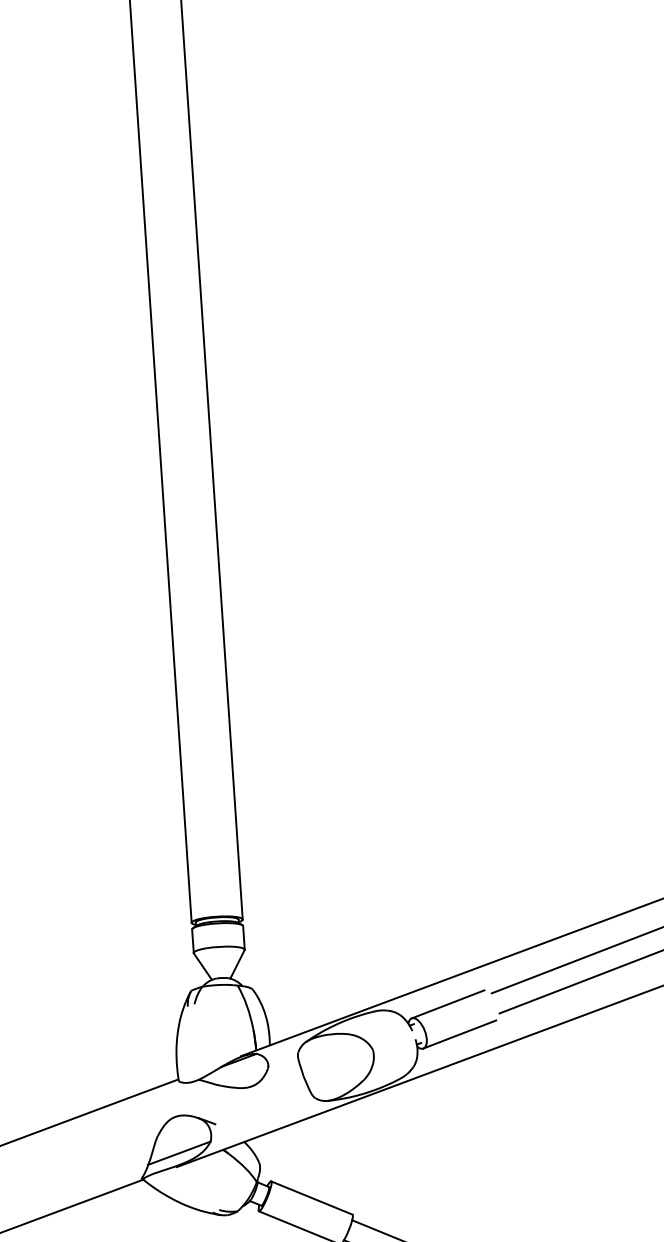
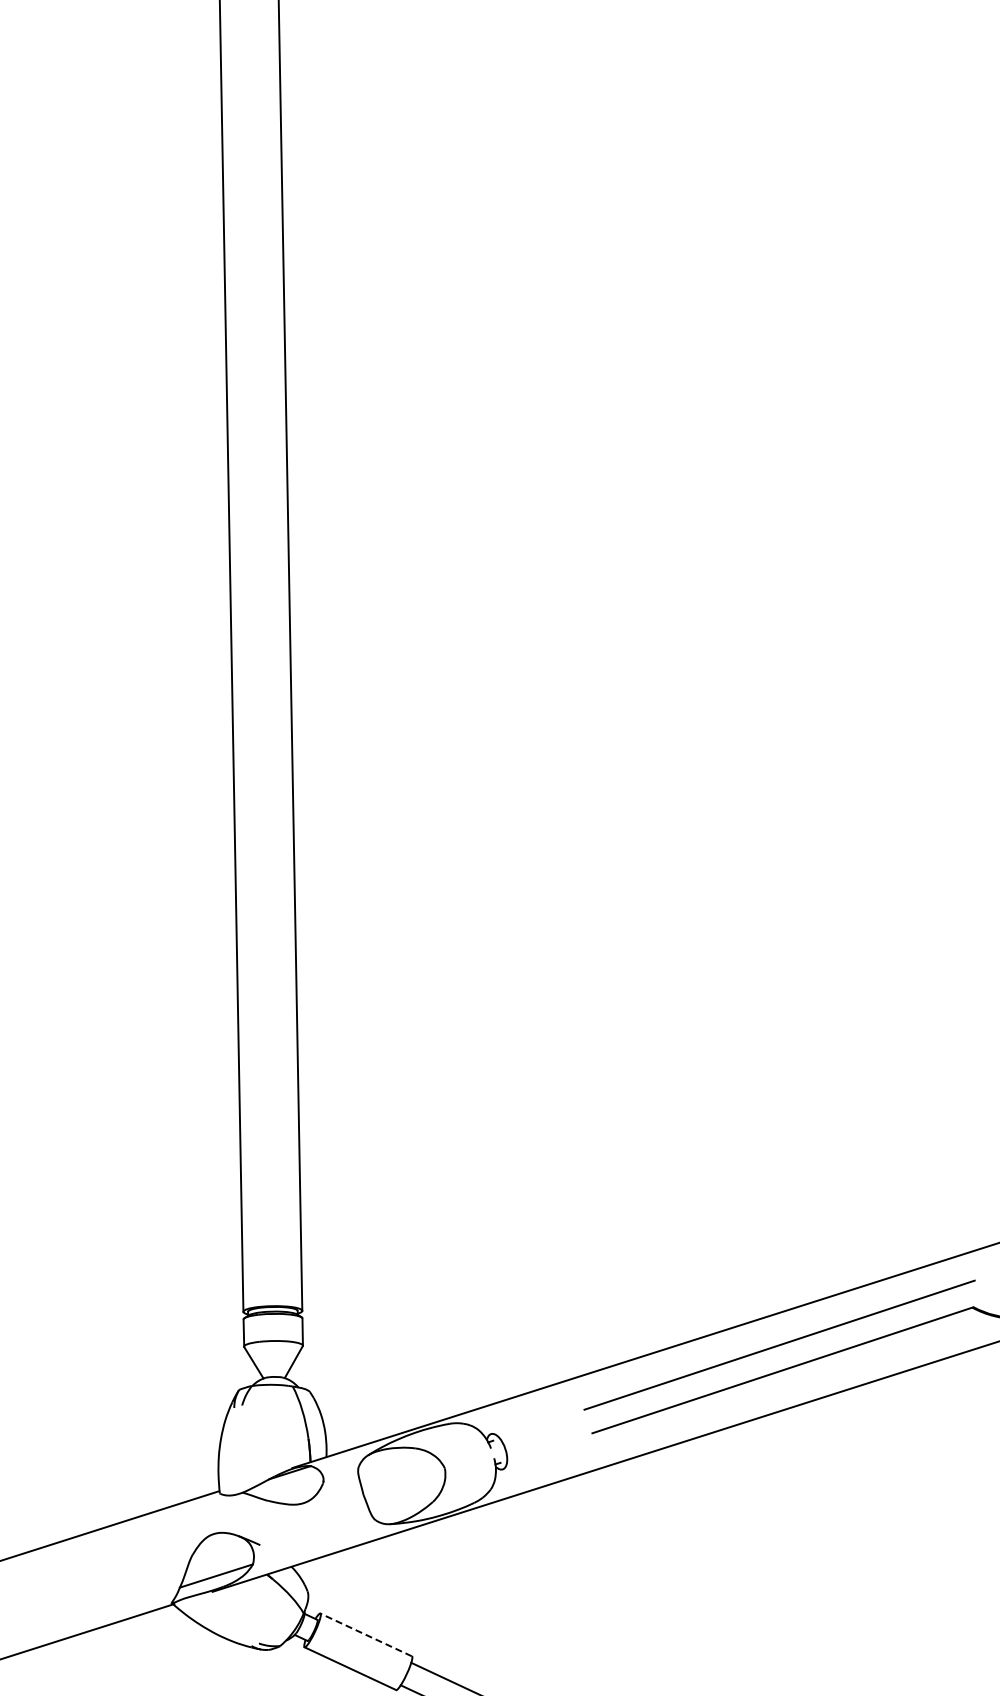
line: (447, 1003) -> (533, 1419), removed
line: (459, 1034) -> (545, 1455), removed
line: (312, 1197) -> (366, 1634), solid -> dashed

